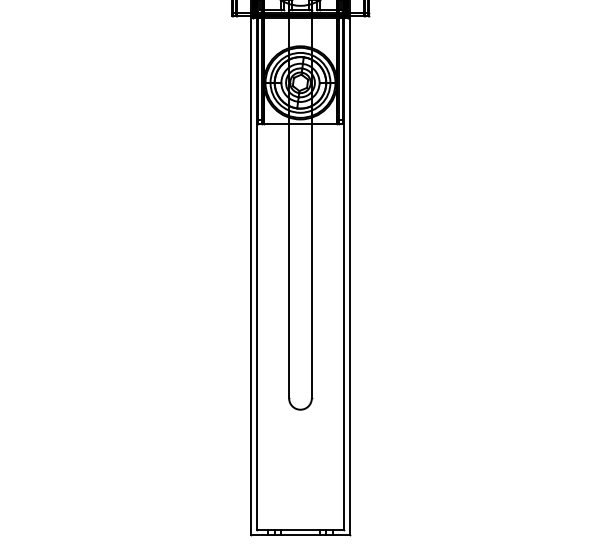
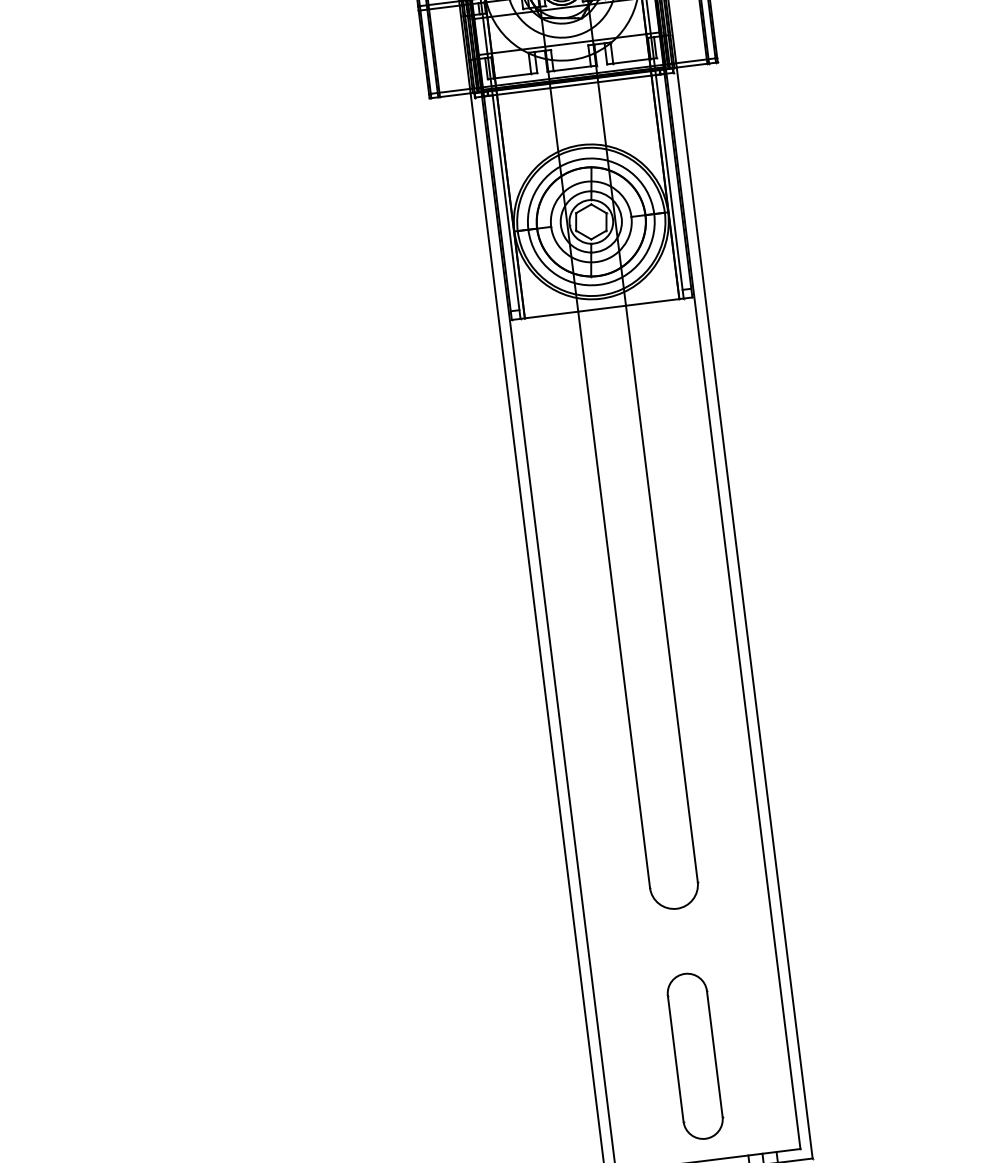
part: (300, 479) -> (695, 1055), added

